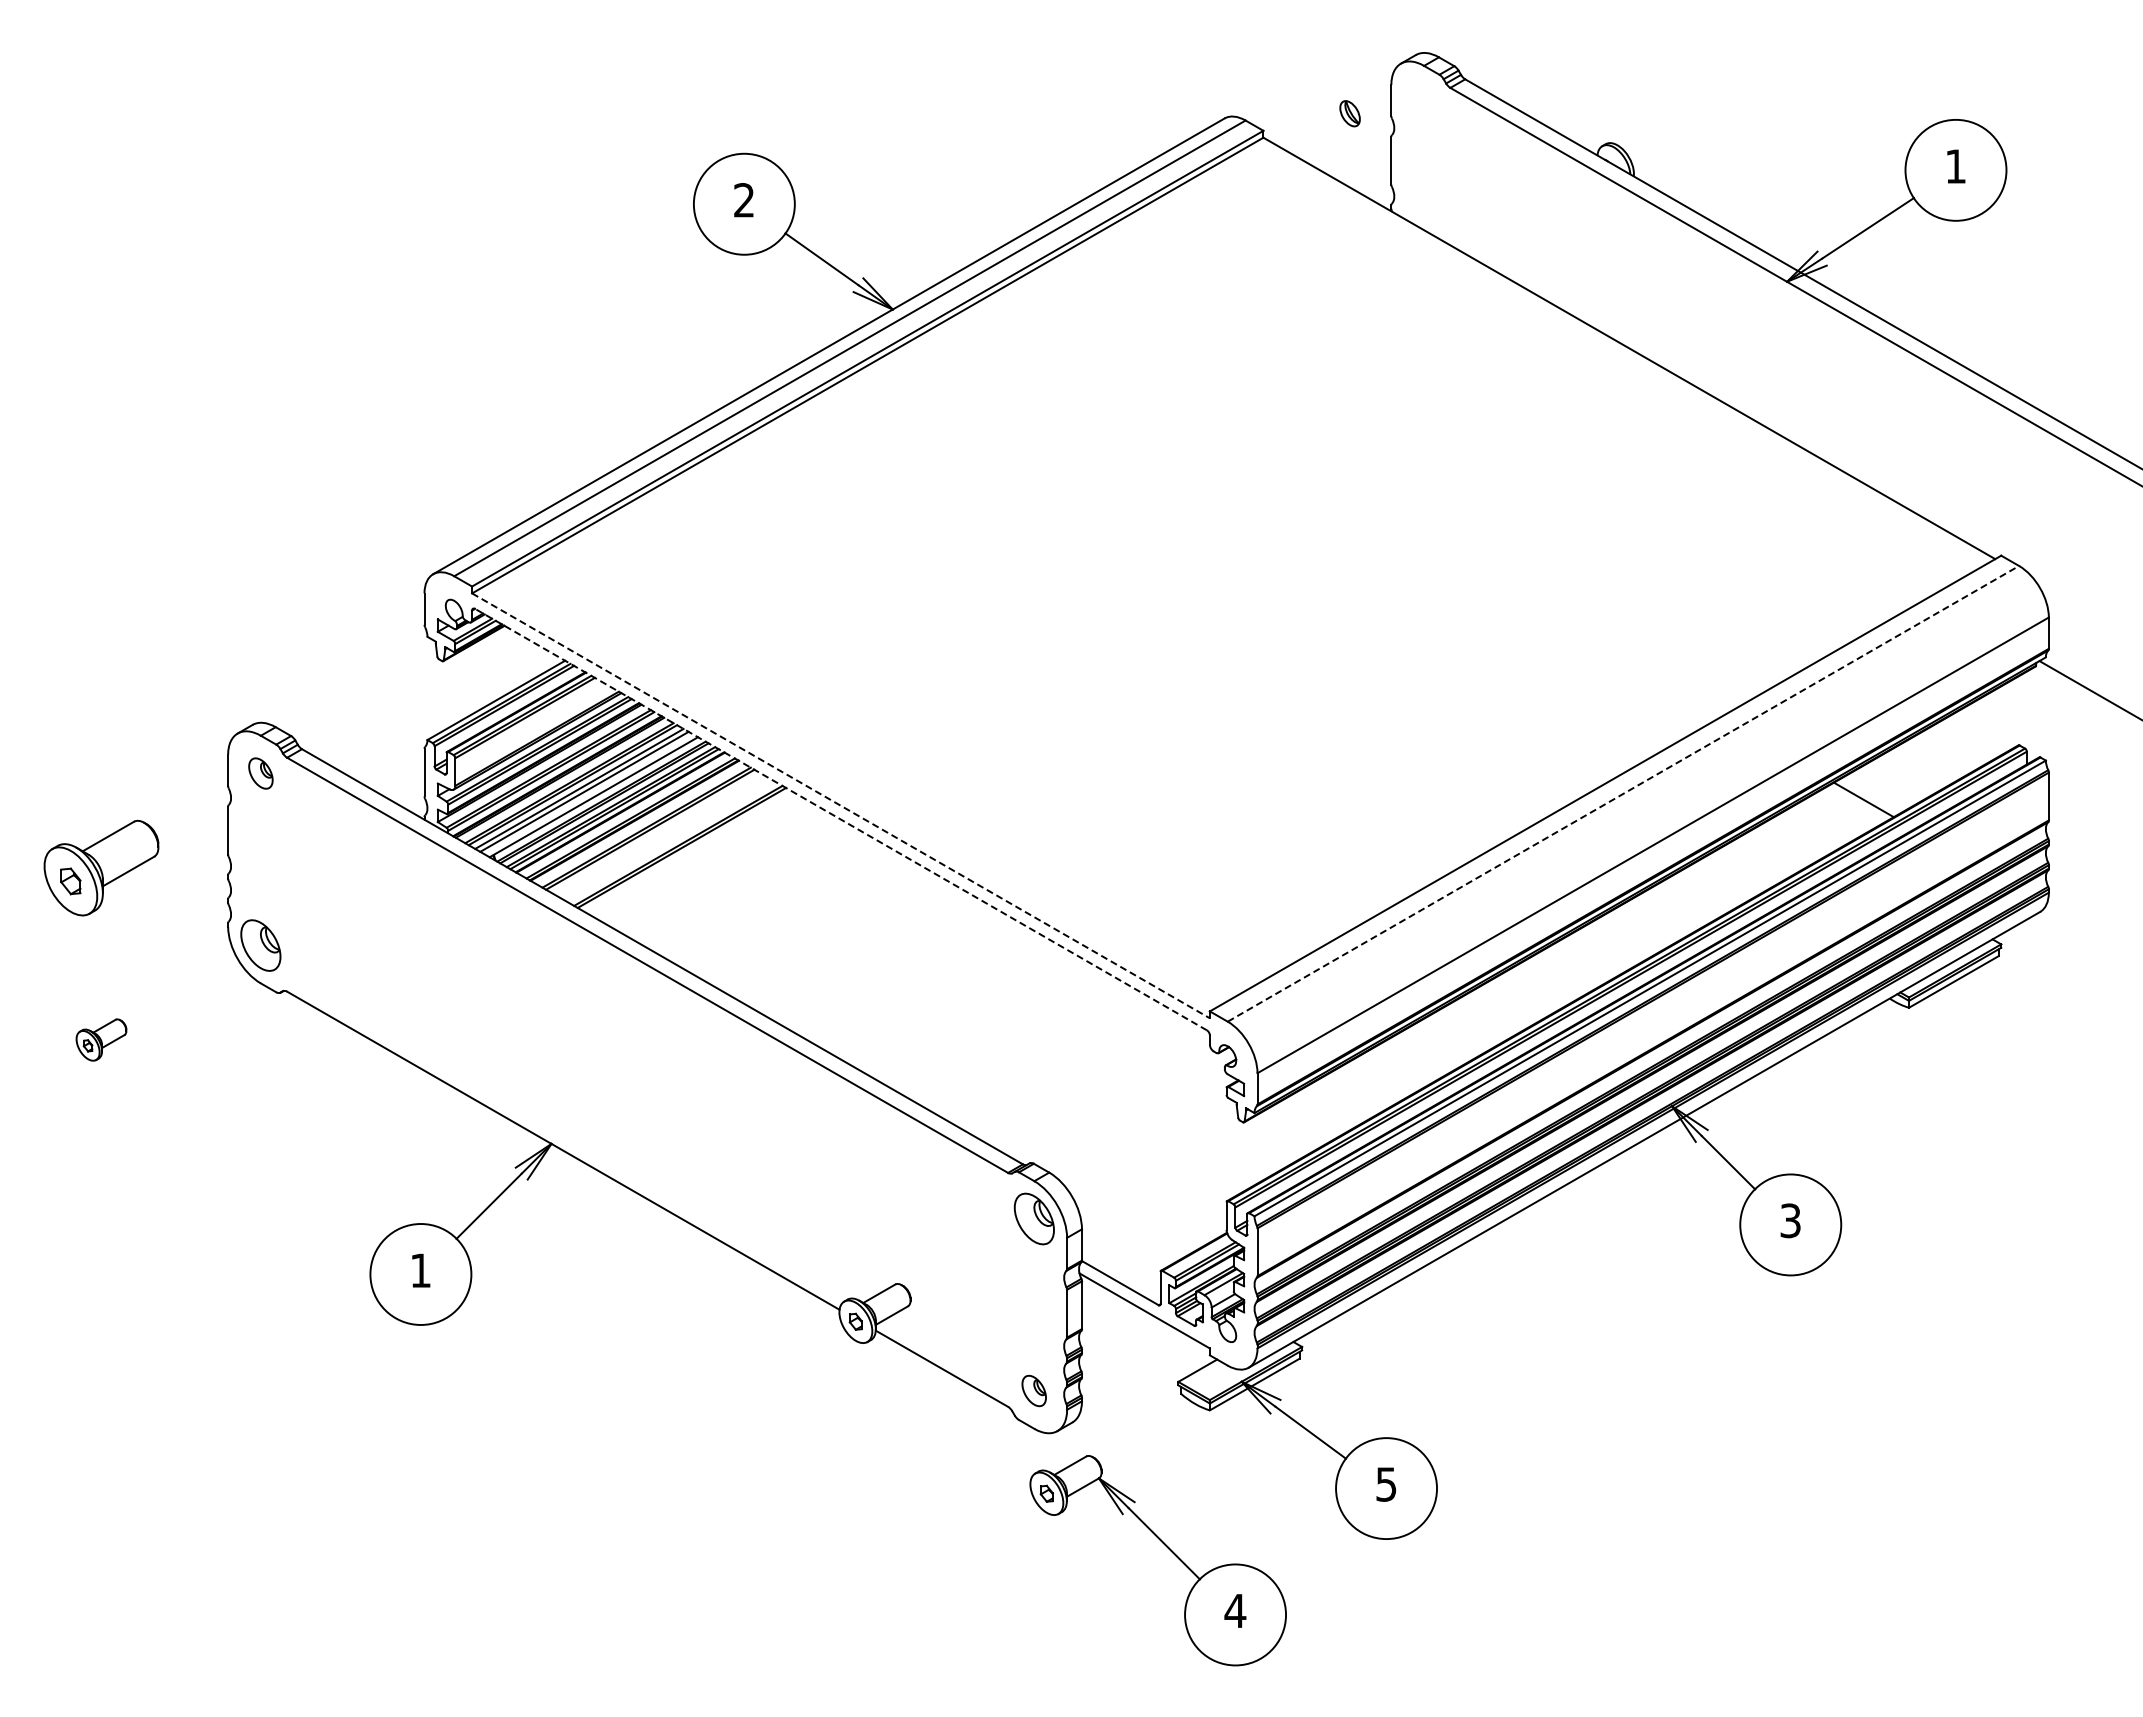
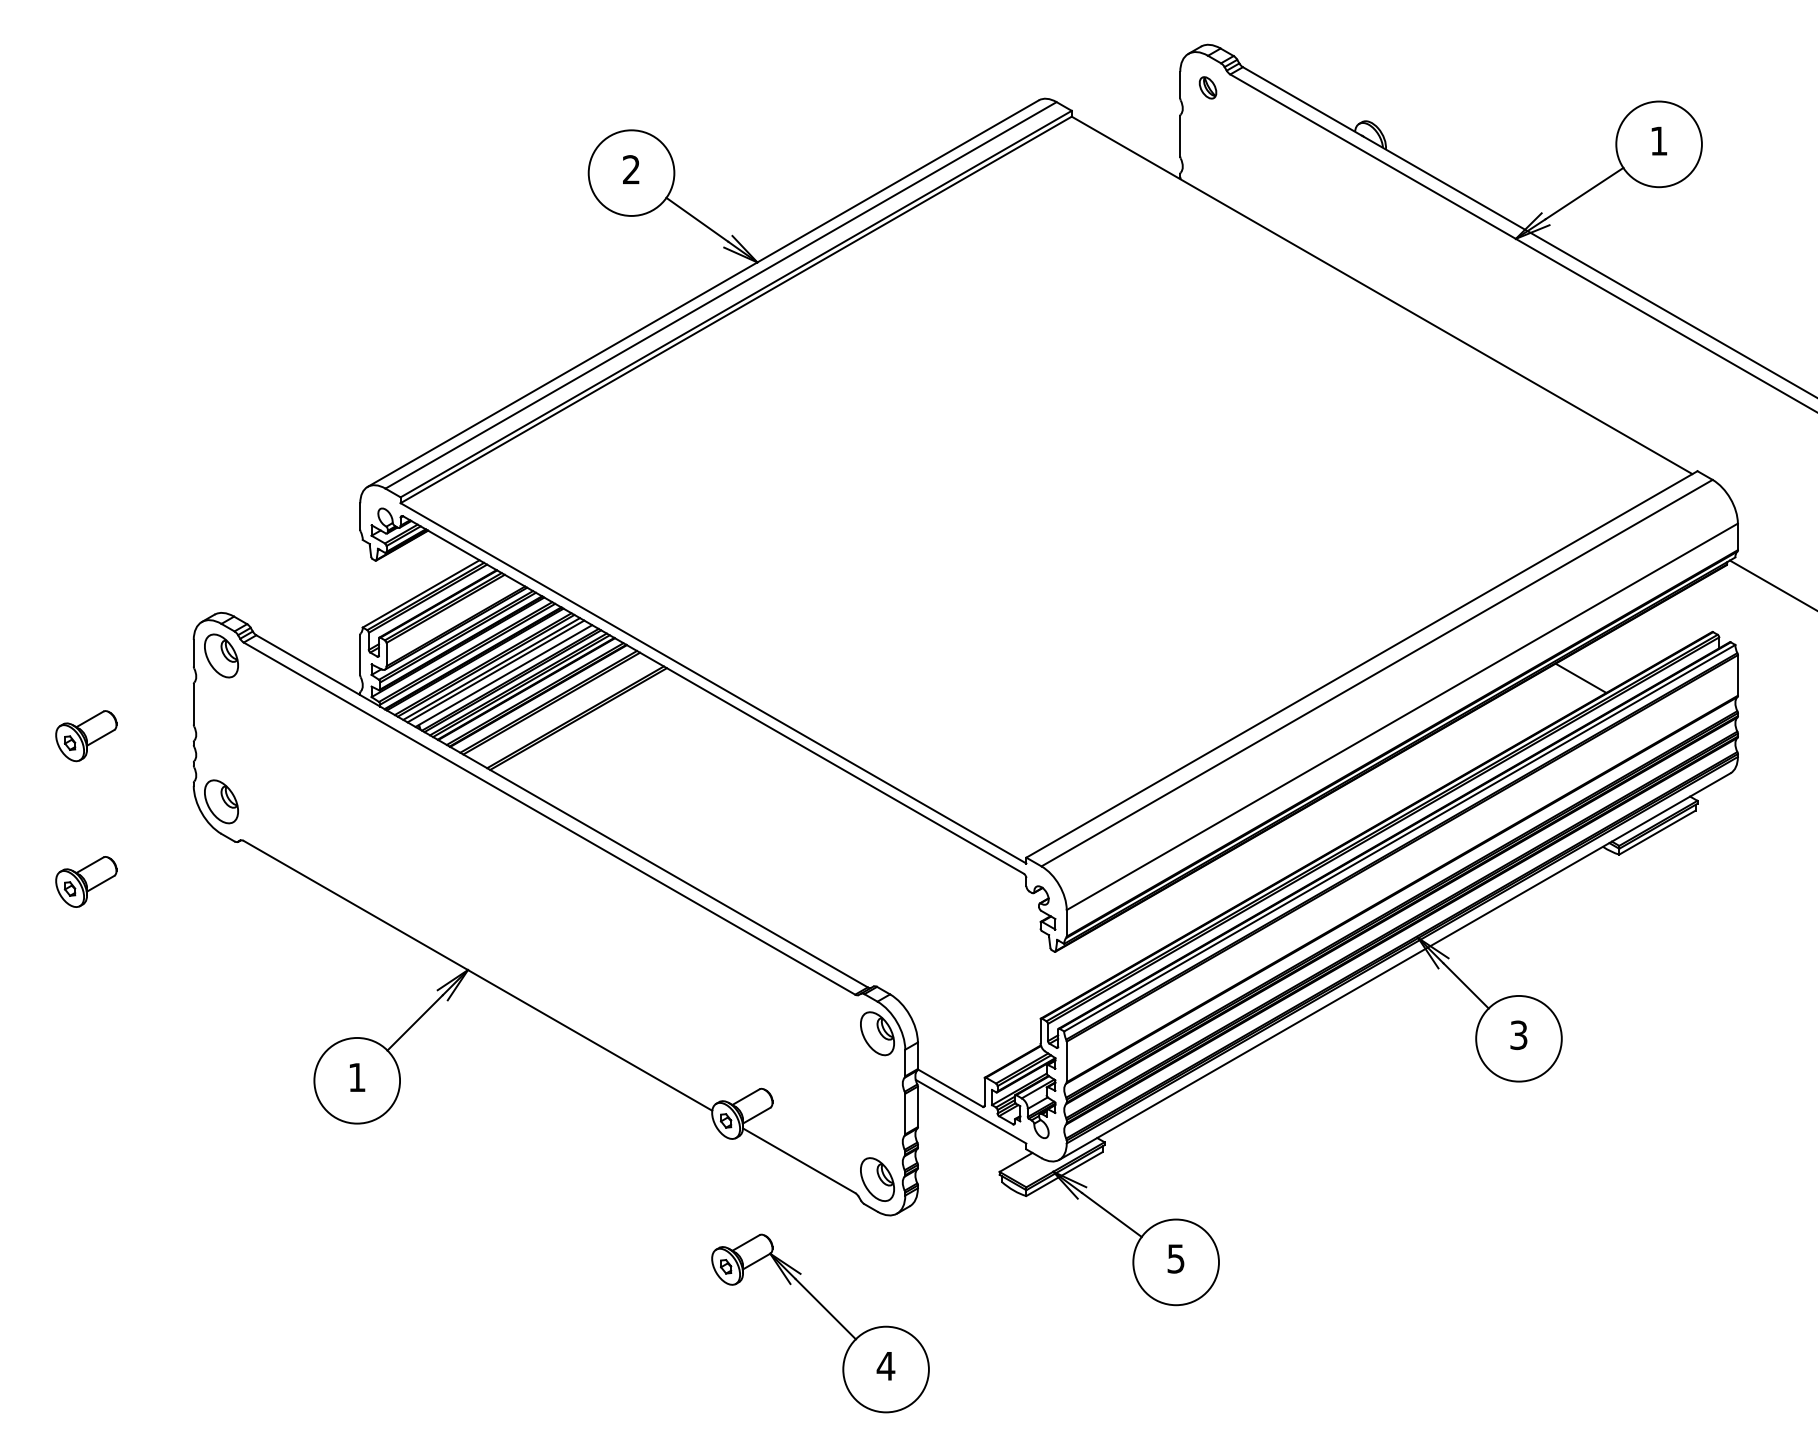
part: (1349, 113) -> (1207, 87), moved
part: (260, 773) -> (221, 655), size x1.67
line: (1623, 793) -> (1377, 672), dashed -> solid
line: (841, 805) -> (713, 683), dashed -> solid
line: (840, 819) -> (713, 694), dashed -> solid
part: (101, 867) -> (86, 735), size x0.62
part: (101, 1039) -> (86, 881), size x1.43
part: (1033, 1390) -> (876, 1179), size x1.67
part: (1168, 1549) -> (829, 1314), moved

